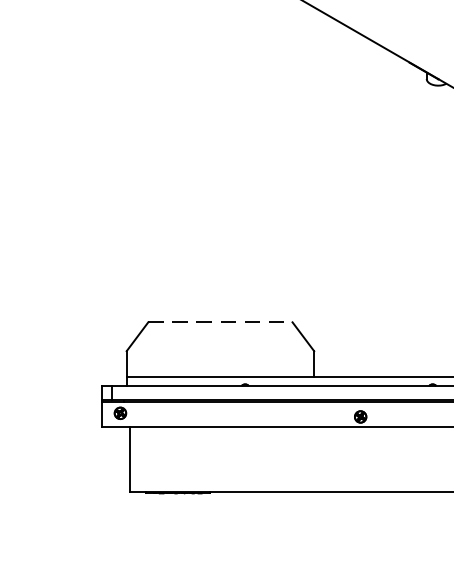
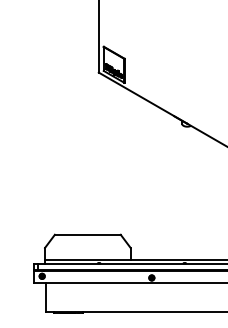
line: (219, 321) -> (87, 234), dashed -> solid

